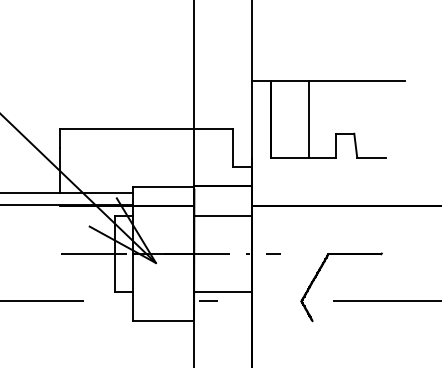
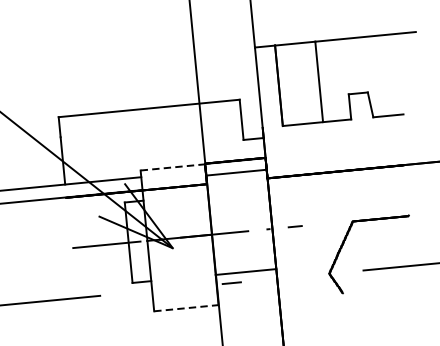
line: (163, 186) -> (172, 167), solid -> dashed
line: (222, 215) -> (235, 172), moved
line: (163, 320) -> (186, 307), solid -> dashed

